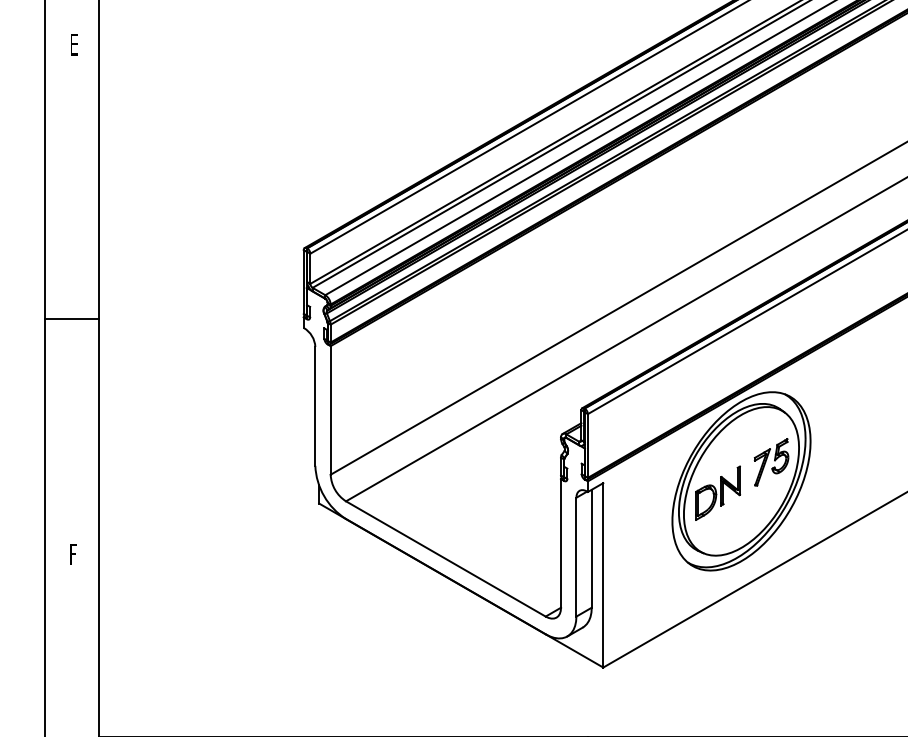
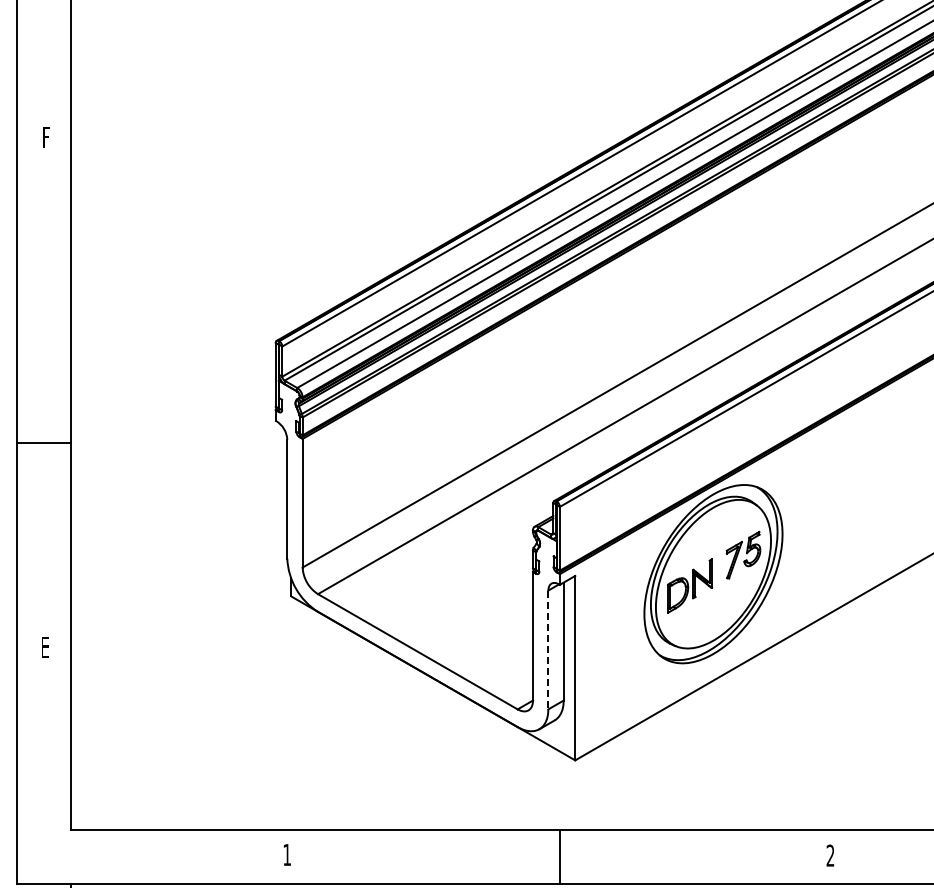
text: (74, 45) -> (46, 138), E -> F
line: (71, 318) -> (43, 443), moved
text: (73, 555) -> (45, 648), F -> E
line: (576, 557) -> (548, 650), solid -> dashed

